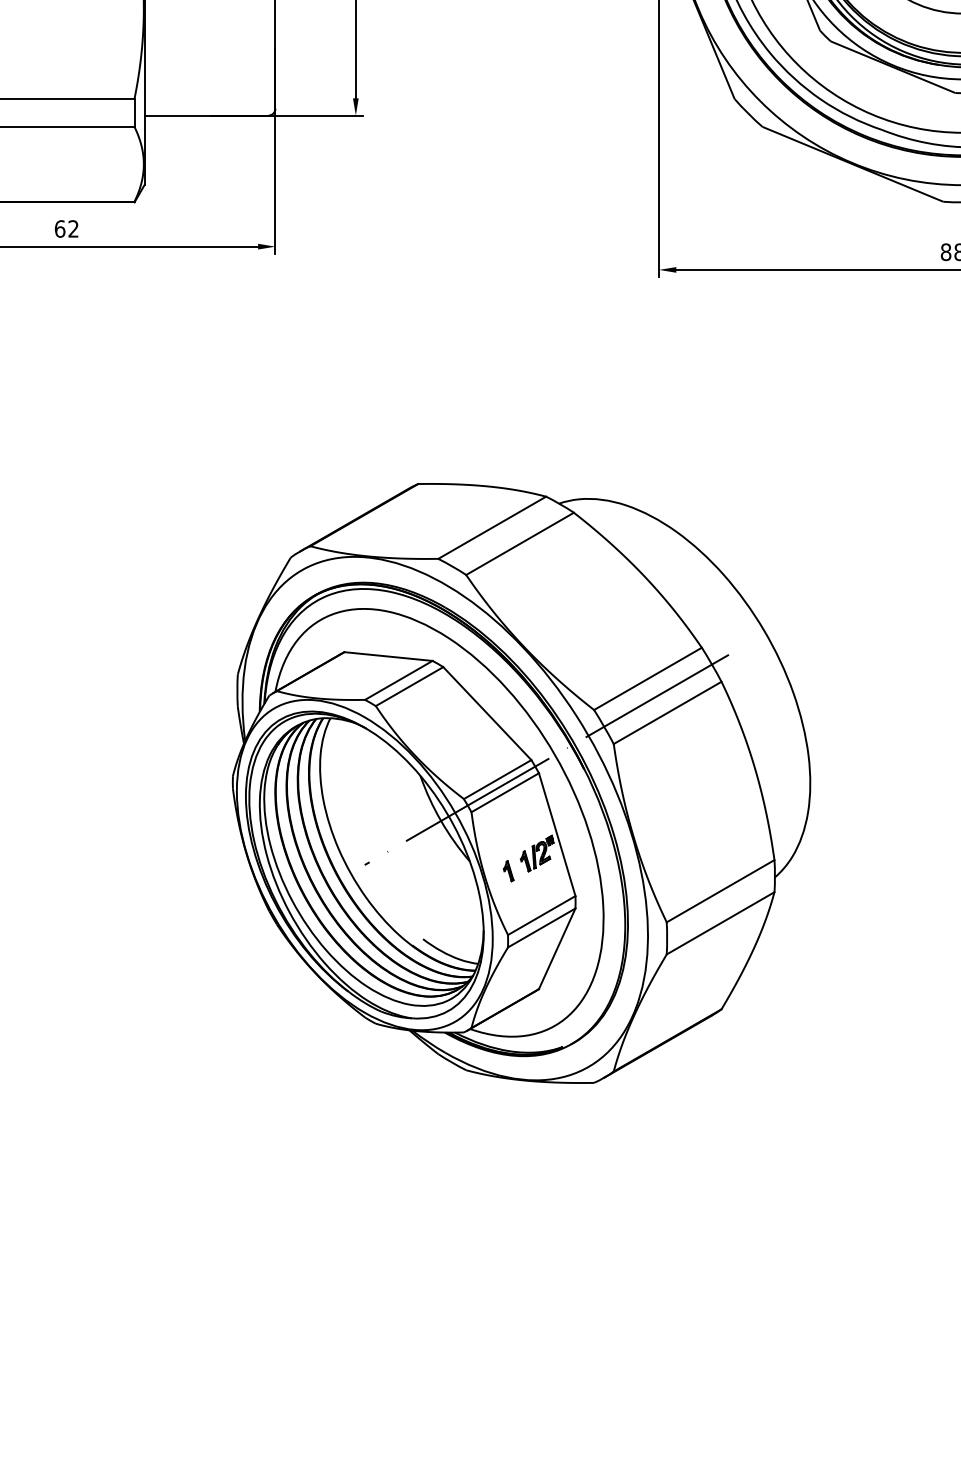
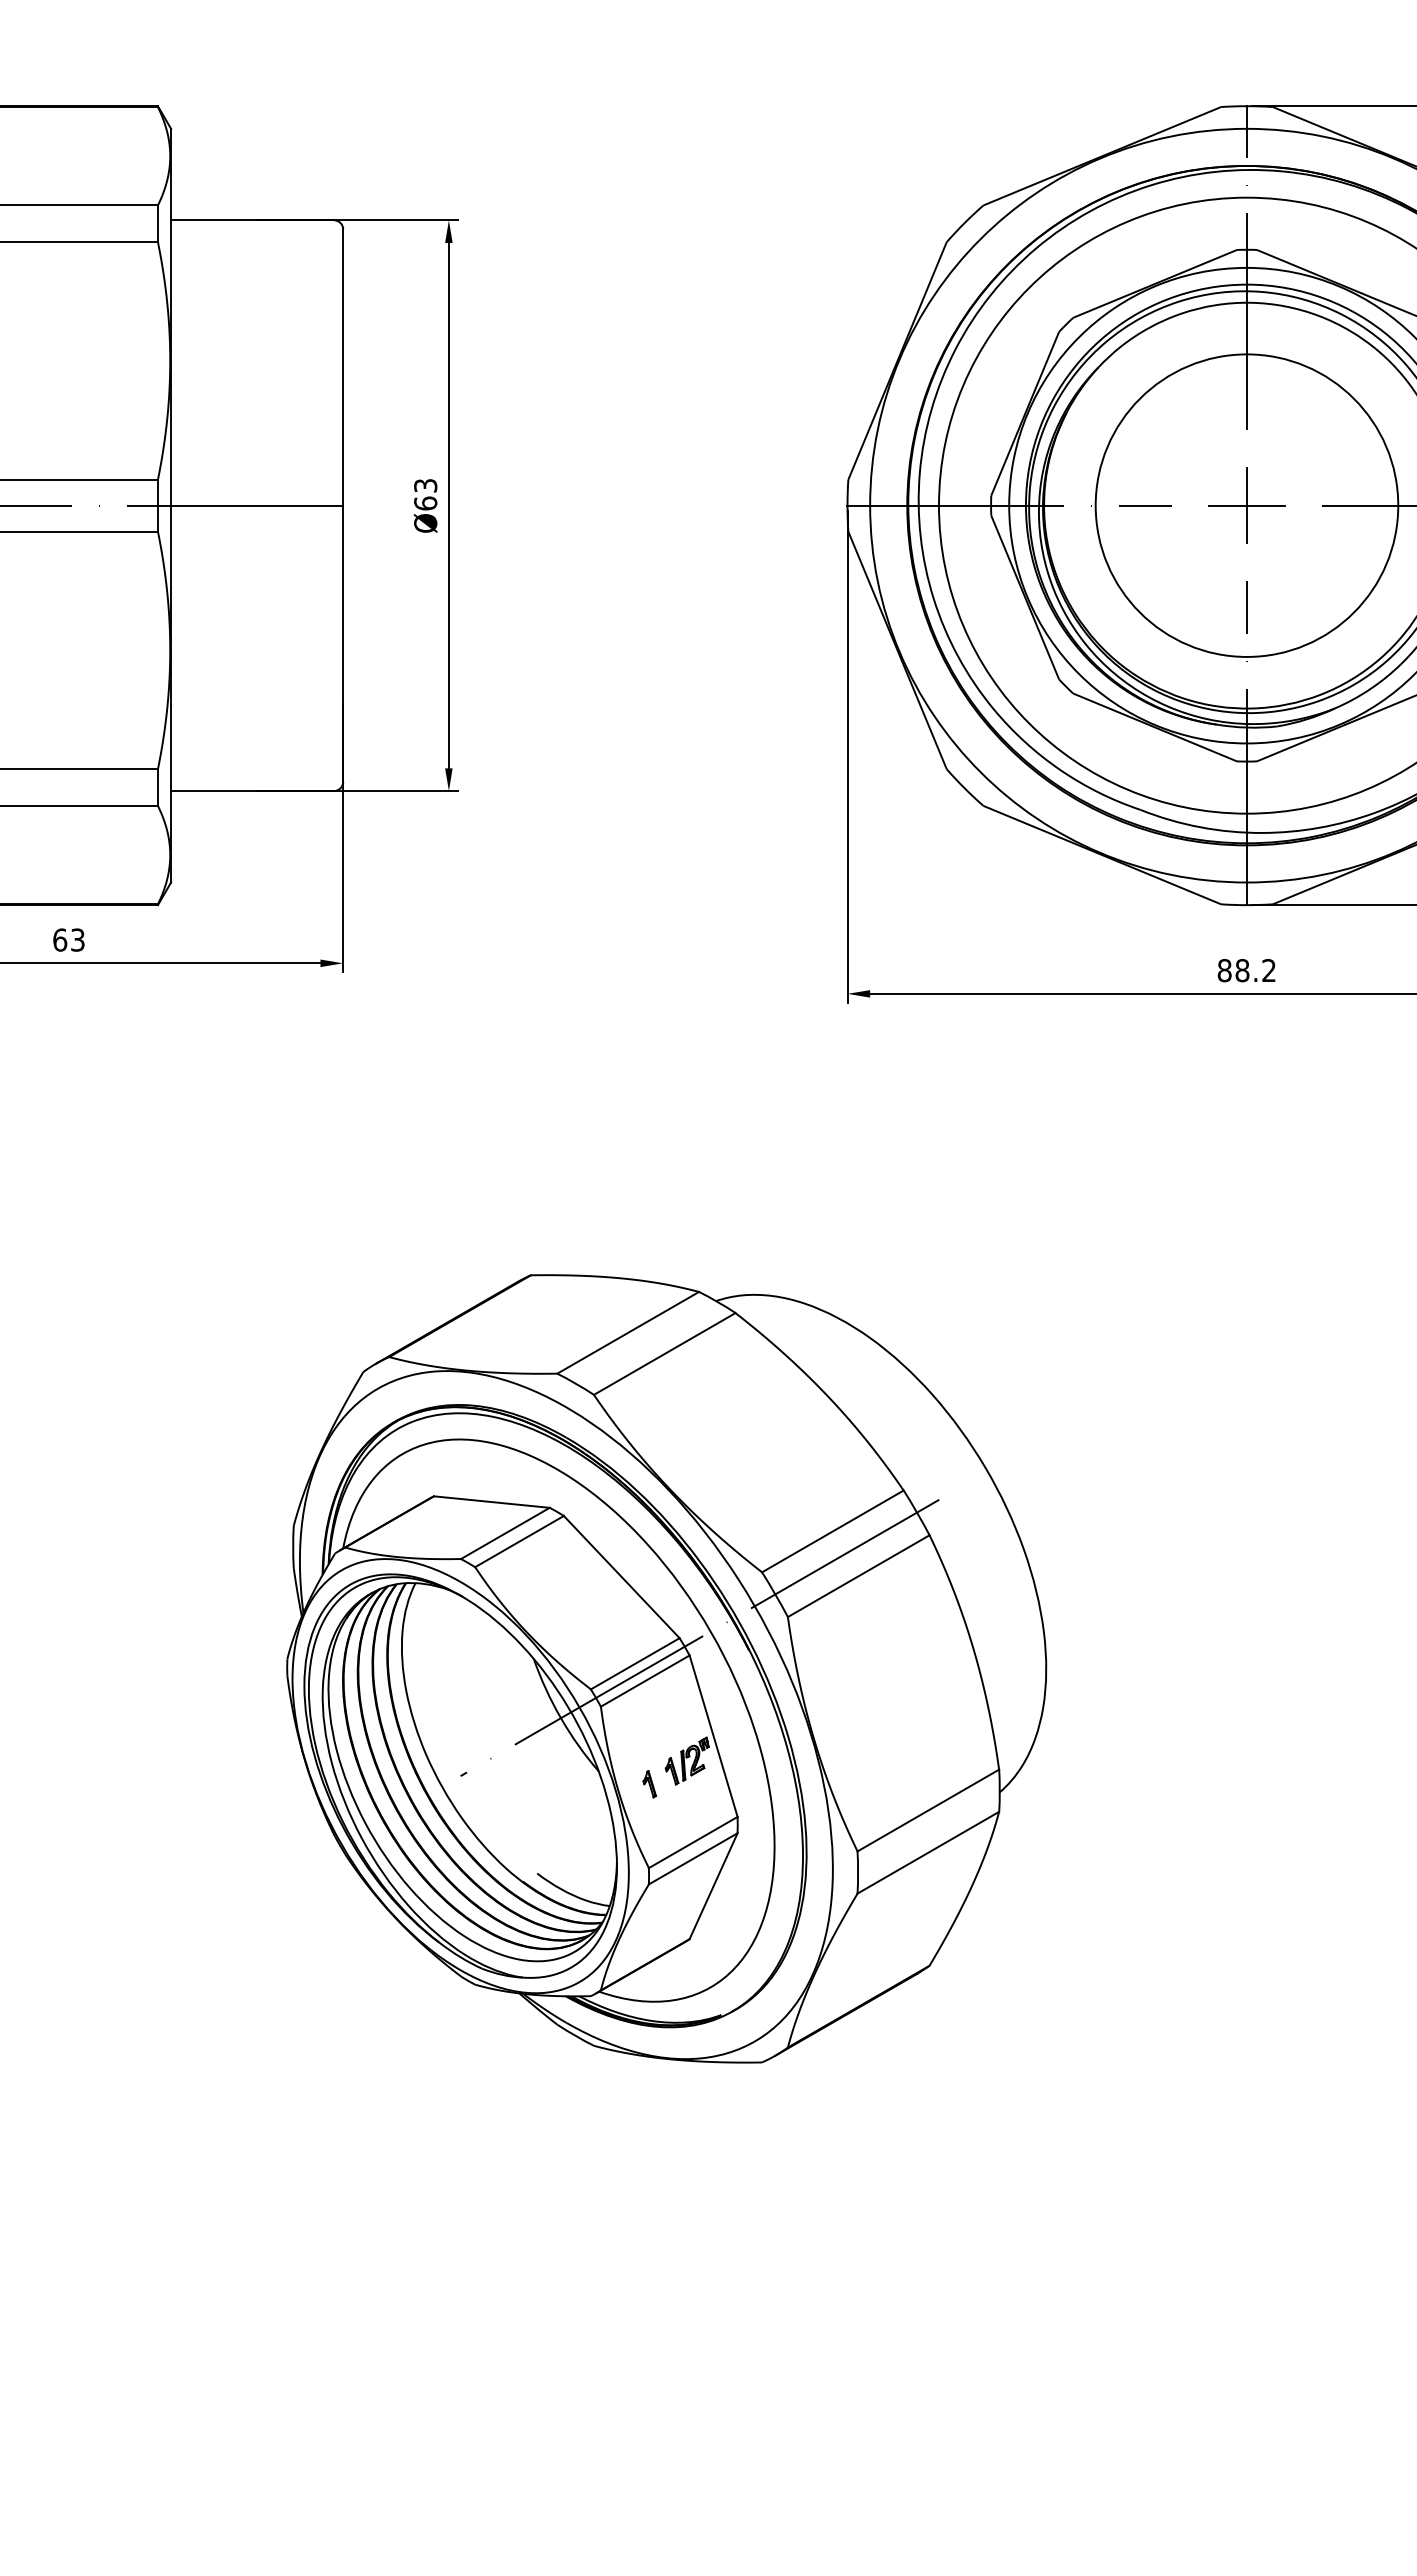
text: (73, 228) -> (77, 939), 62 -> 63

